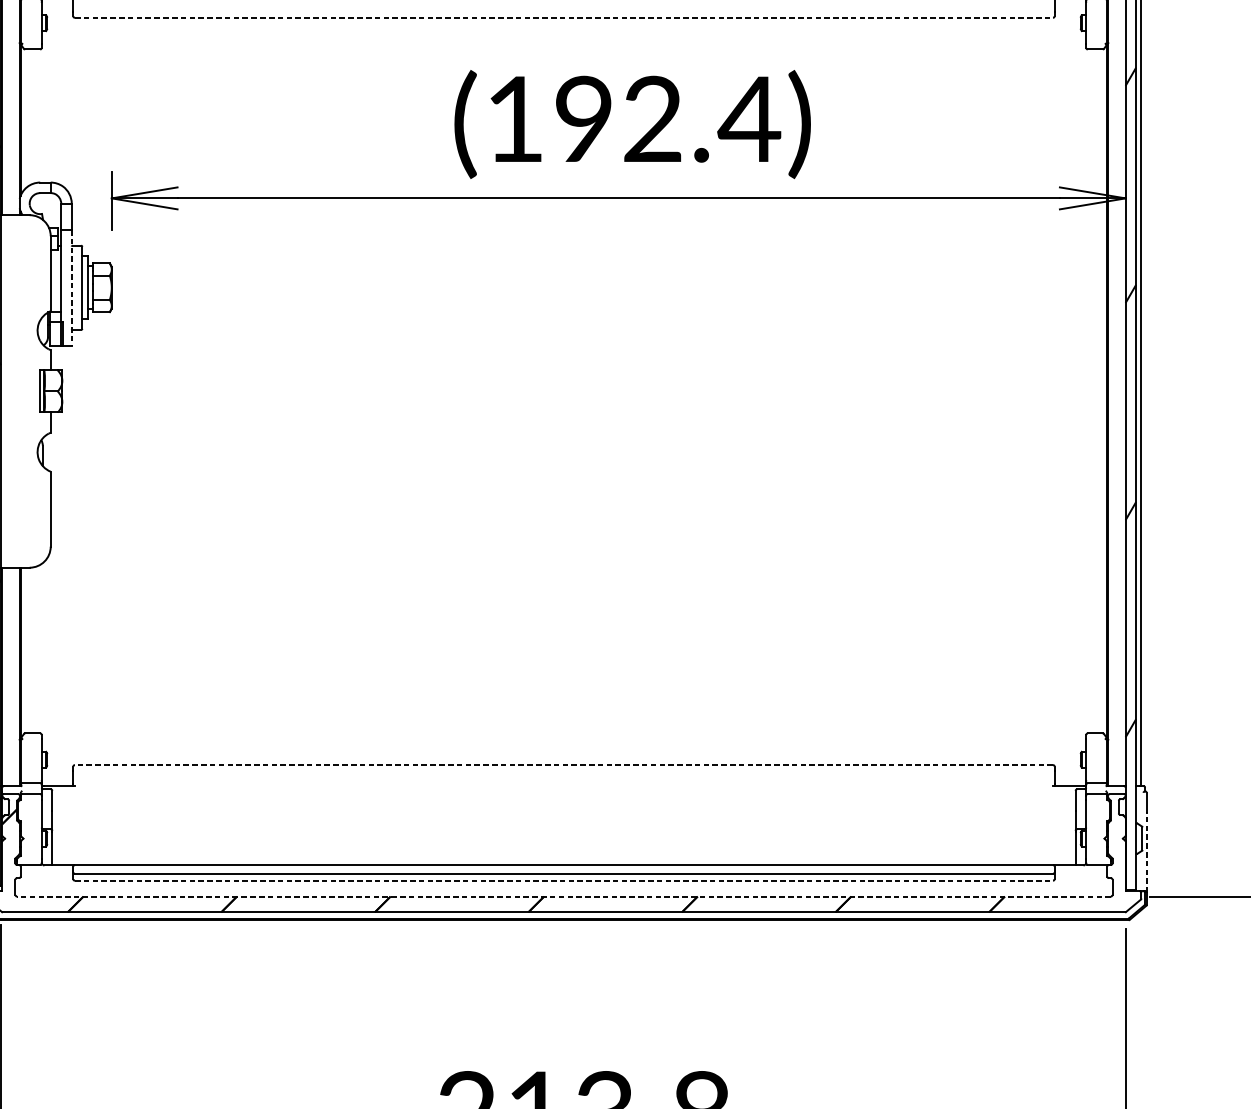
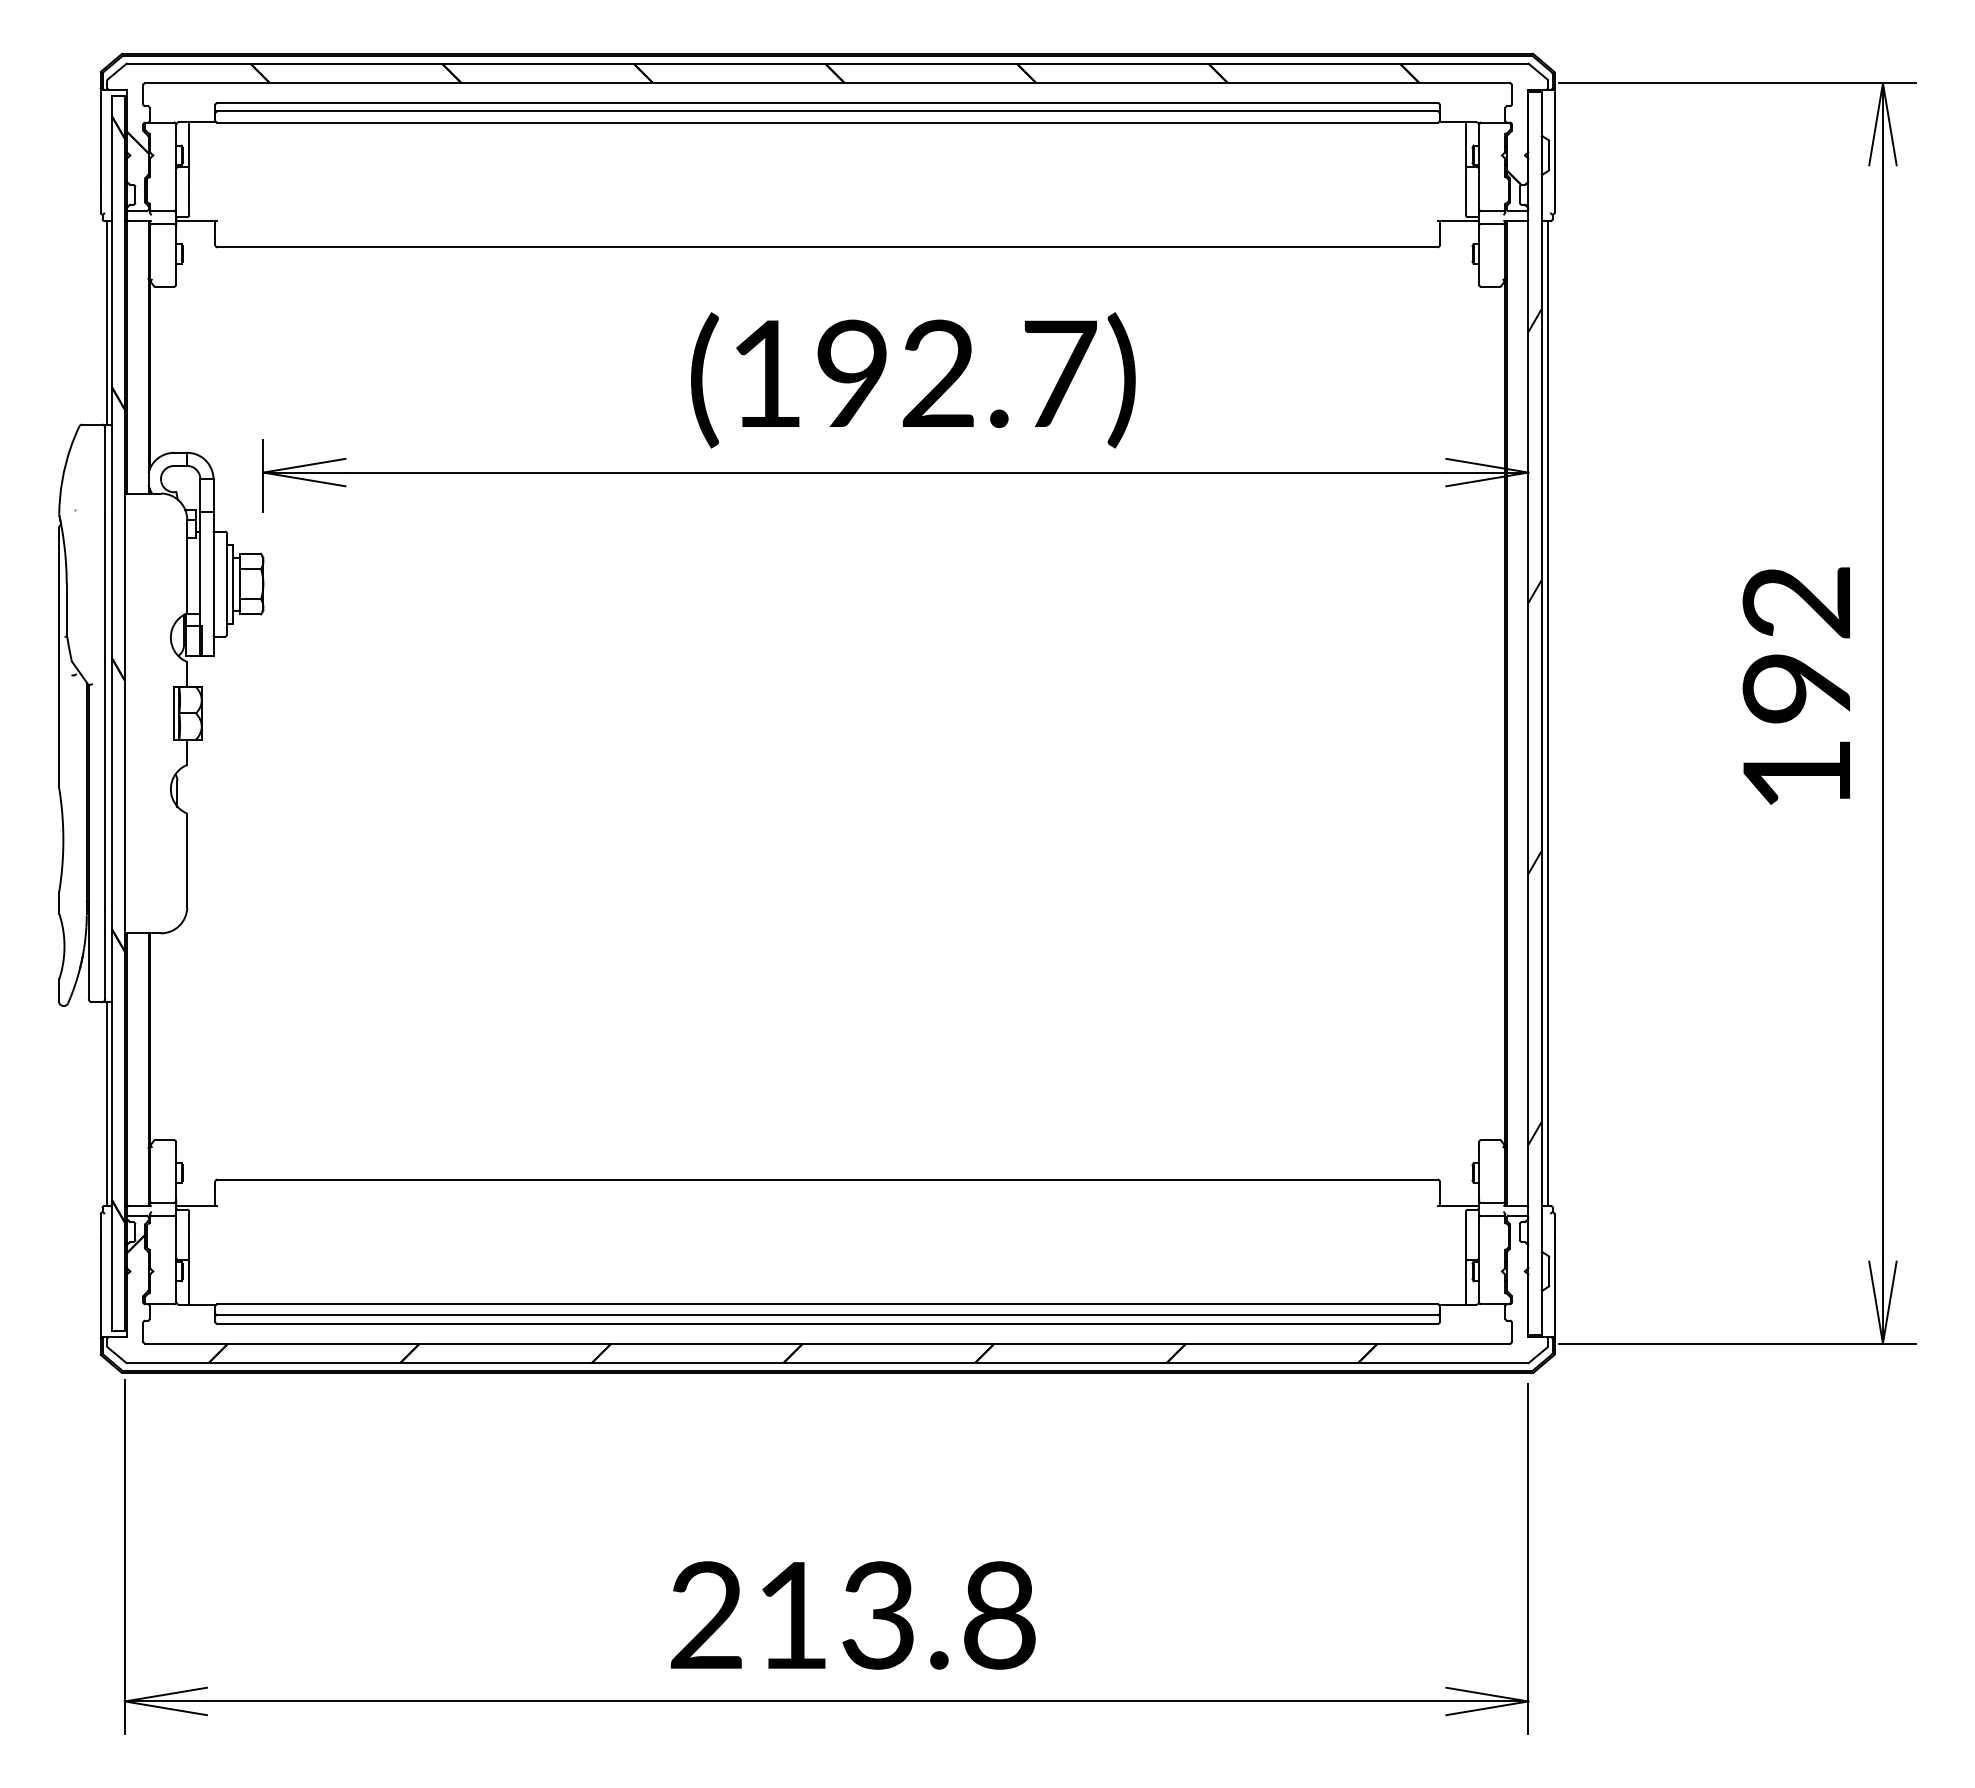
line: (564, 17) -> (828, 247), dashed -> solid
text: (749, 118) -> (1058, 373), (192.4) -> (192.7)
line: (71, 288) -> (213, 584), dashed -> solid
line: (563, 764) -> (827, 1179), dashed -> solid
line: (1146, 852) -> (1554, 1288), dashed -> solid
line: (564, 880) -> (828, 1323), dashed -> solid
line: (563, 896) -> (827, 1343), dashed -> solid

